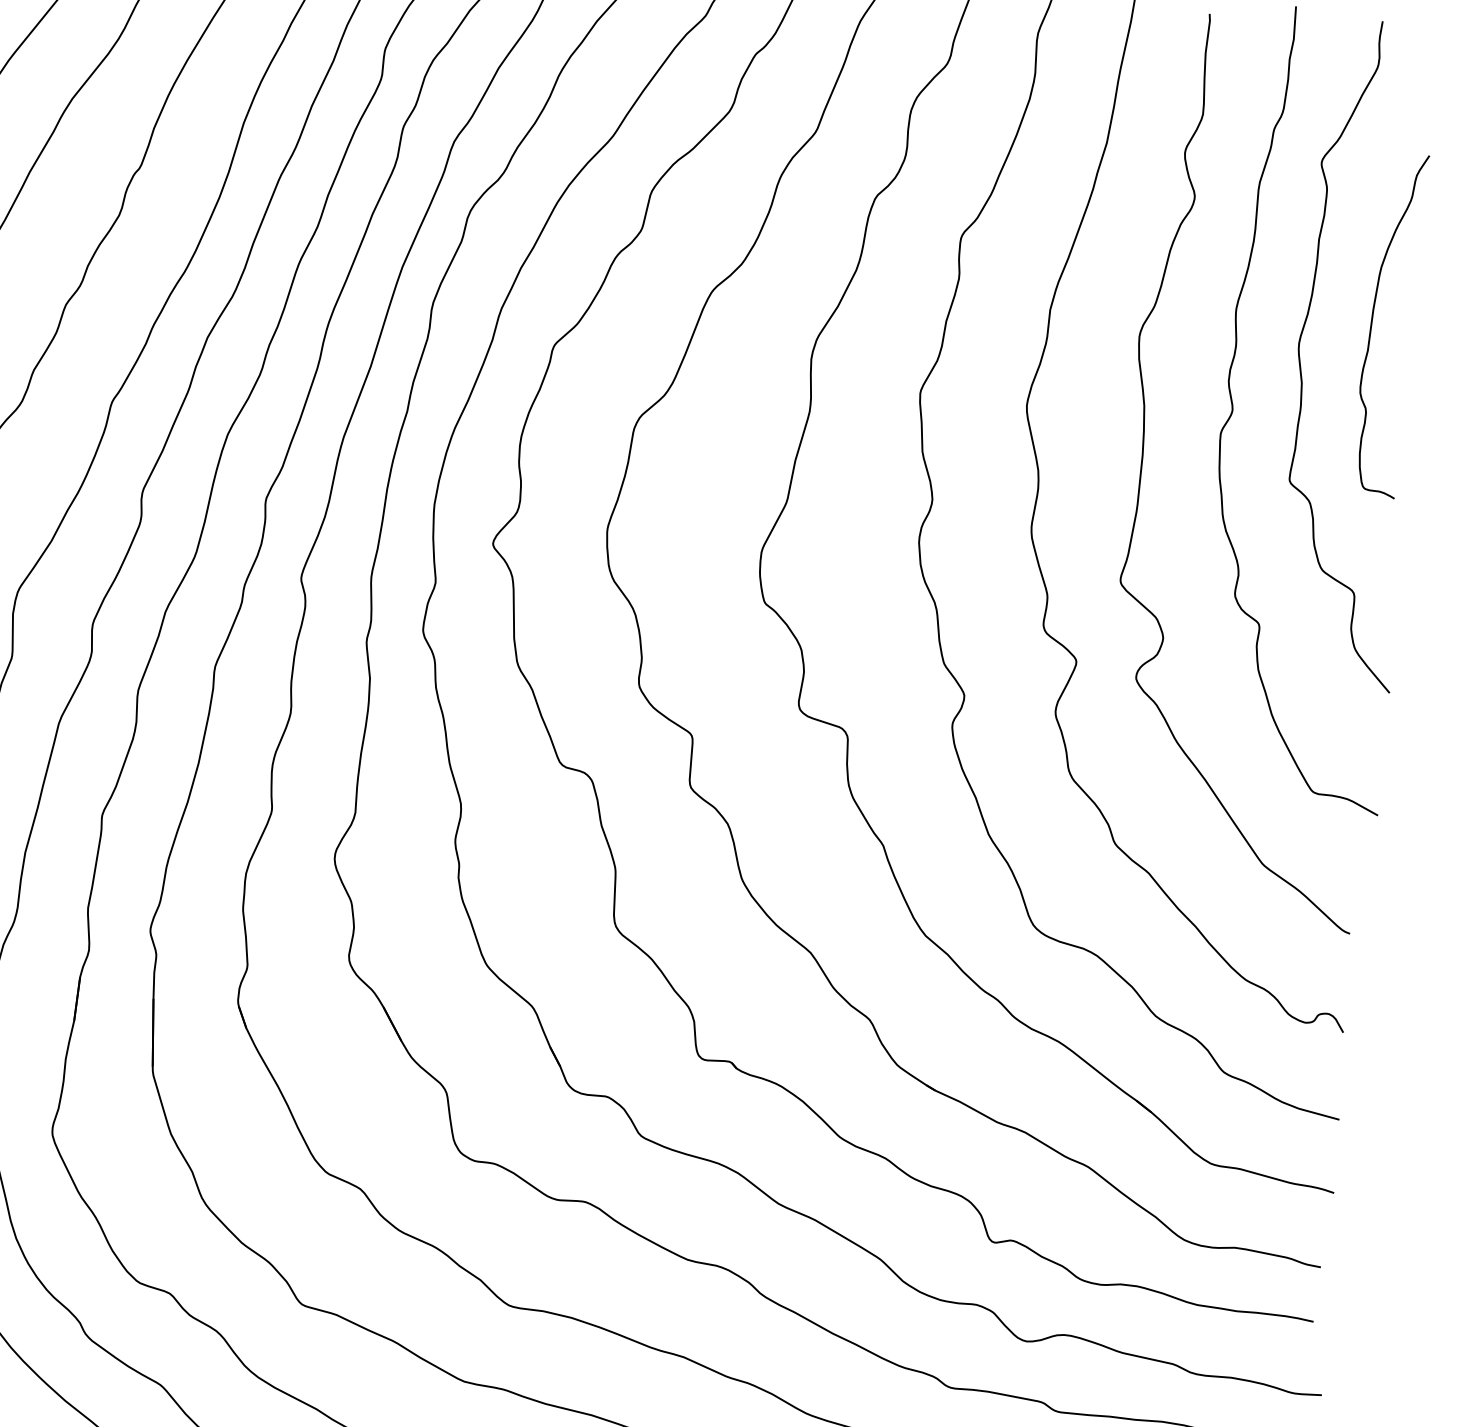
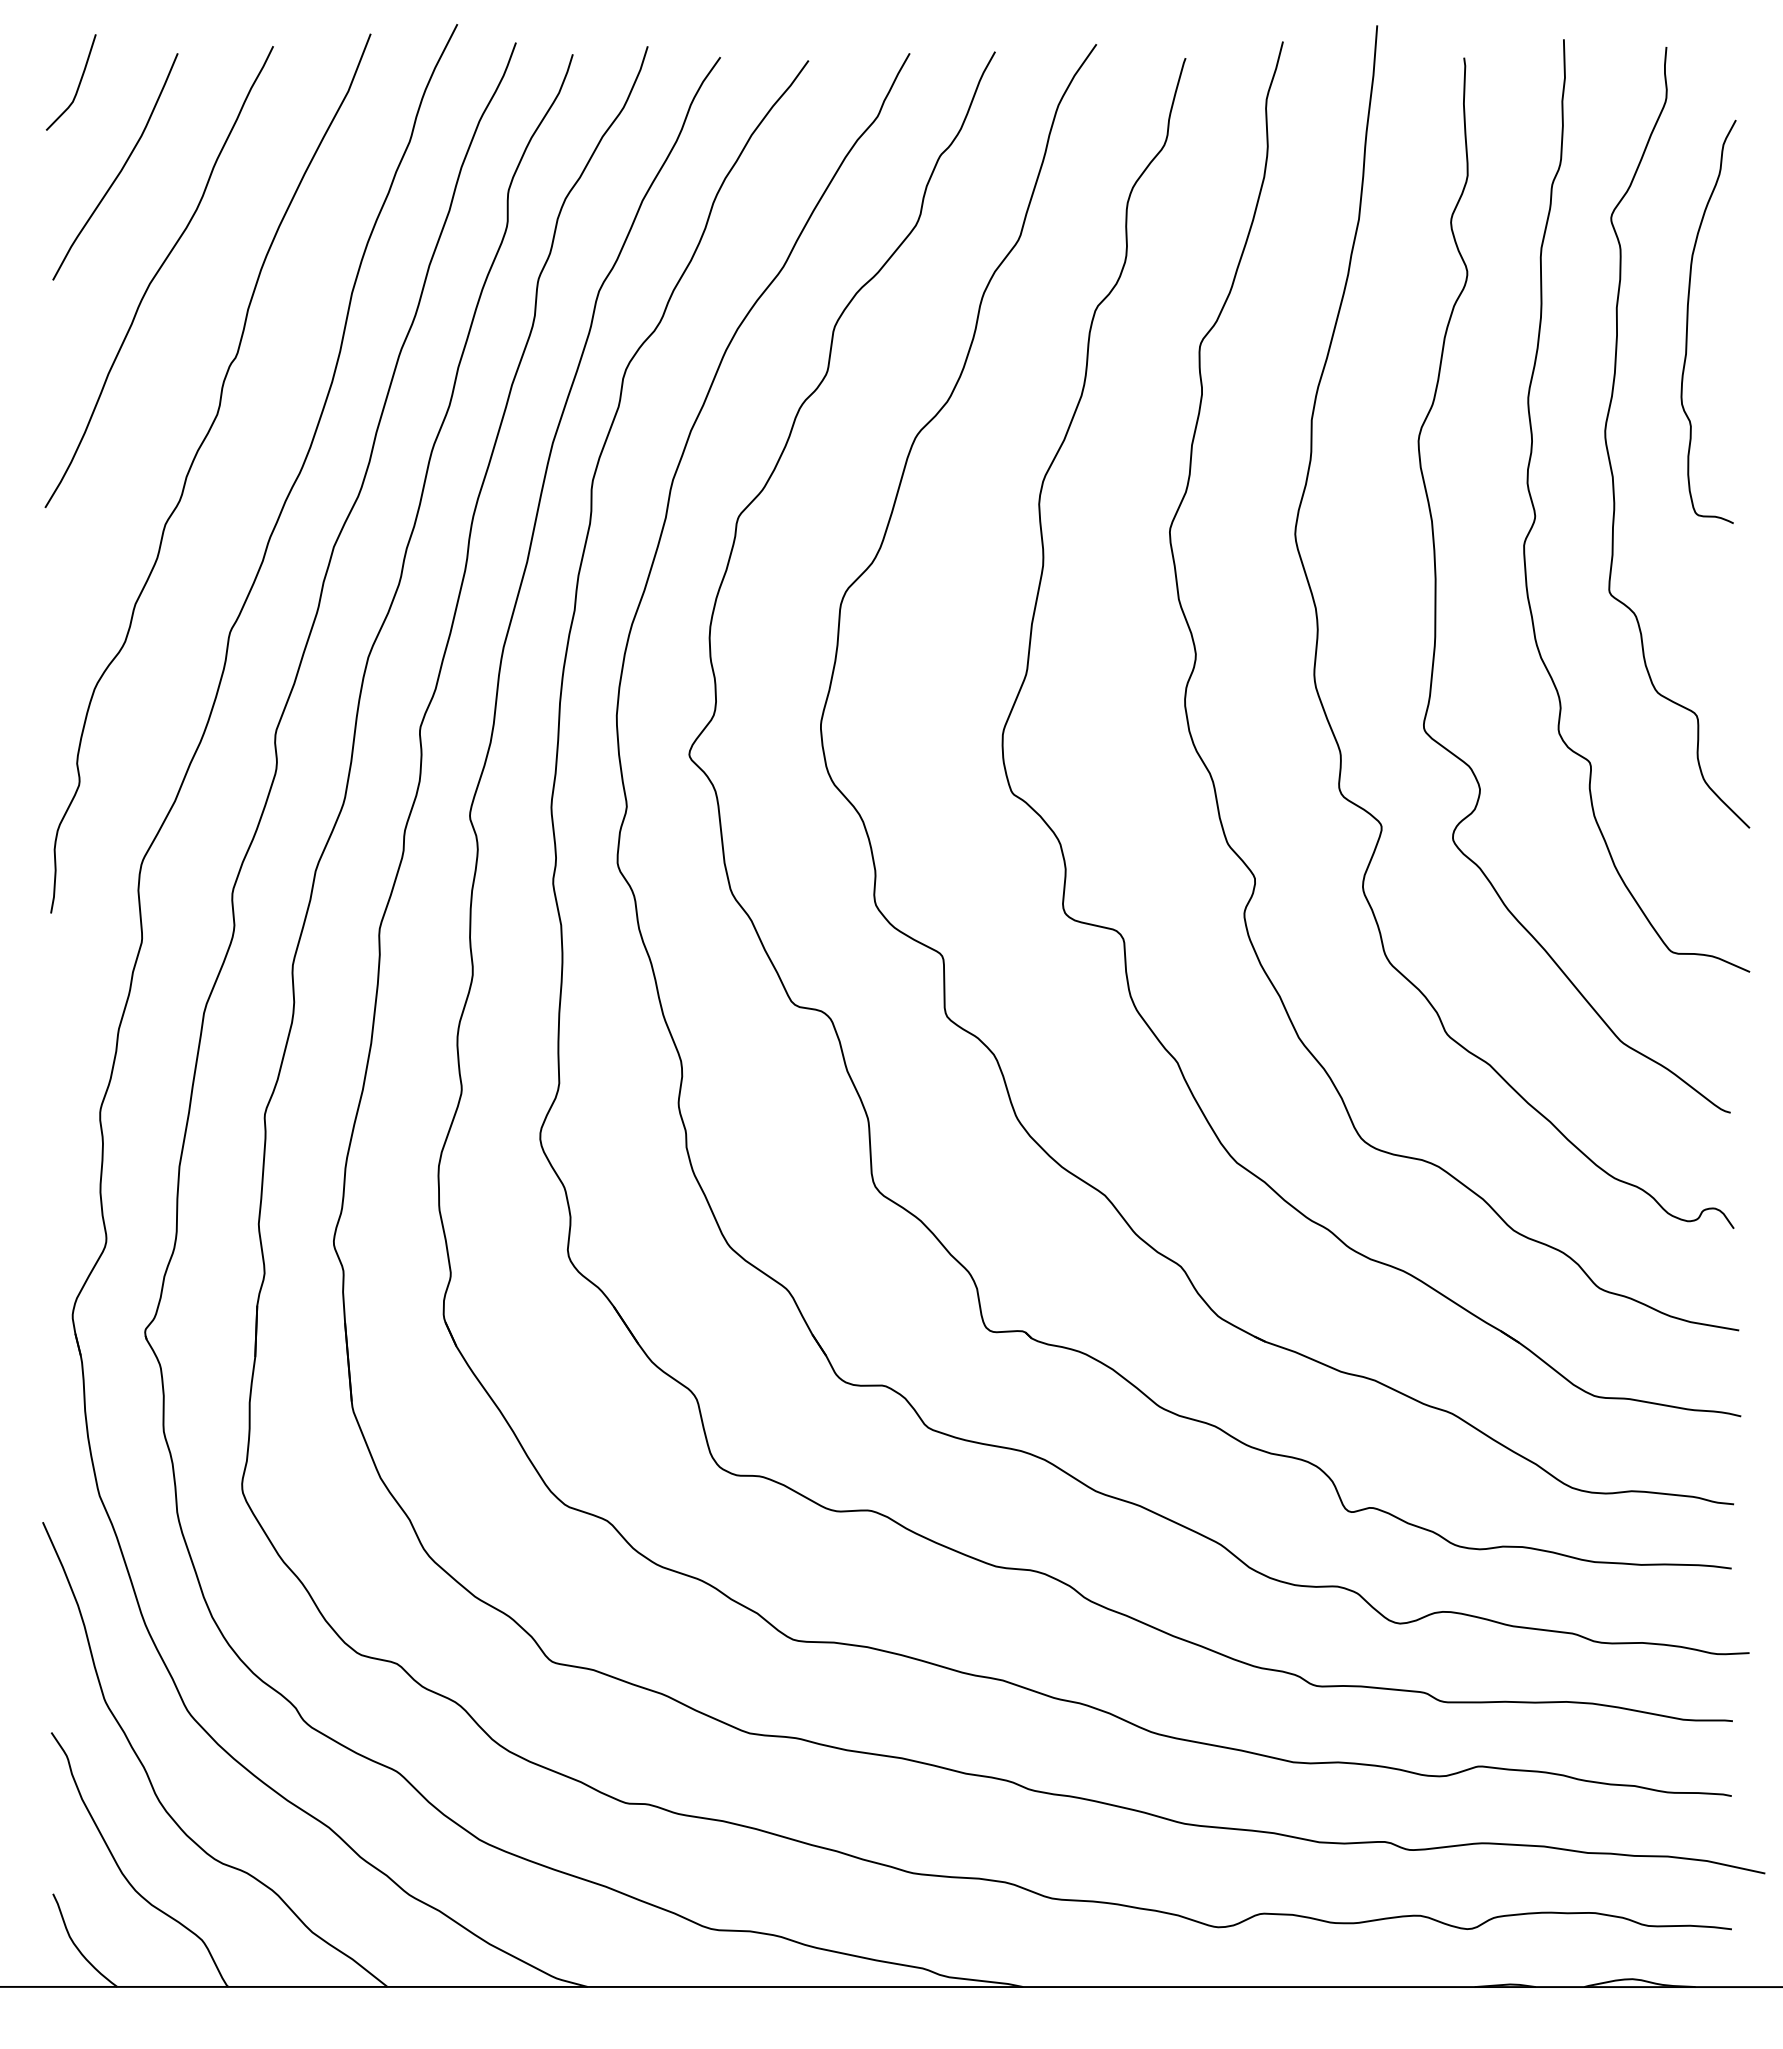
curve: (1372, 323) -> (1688, 321), moved

